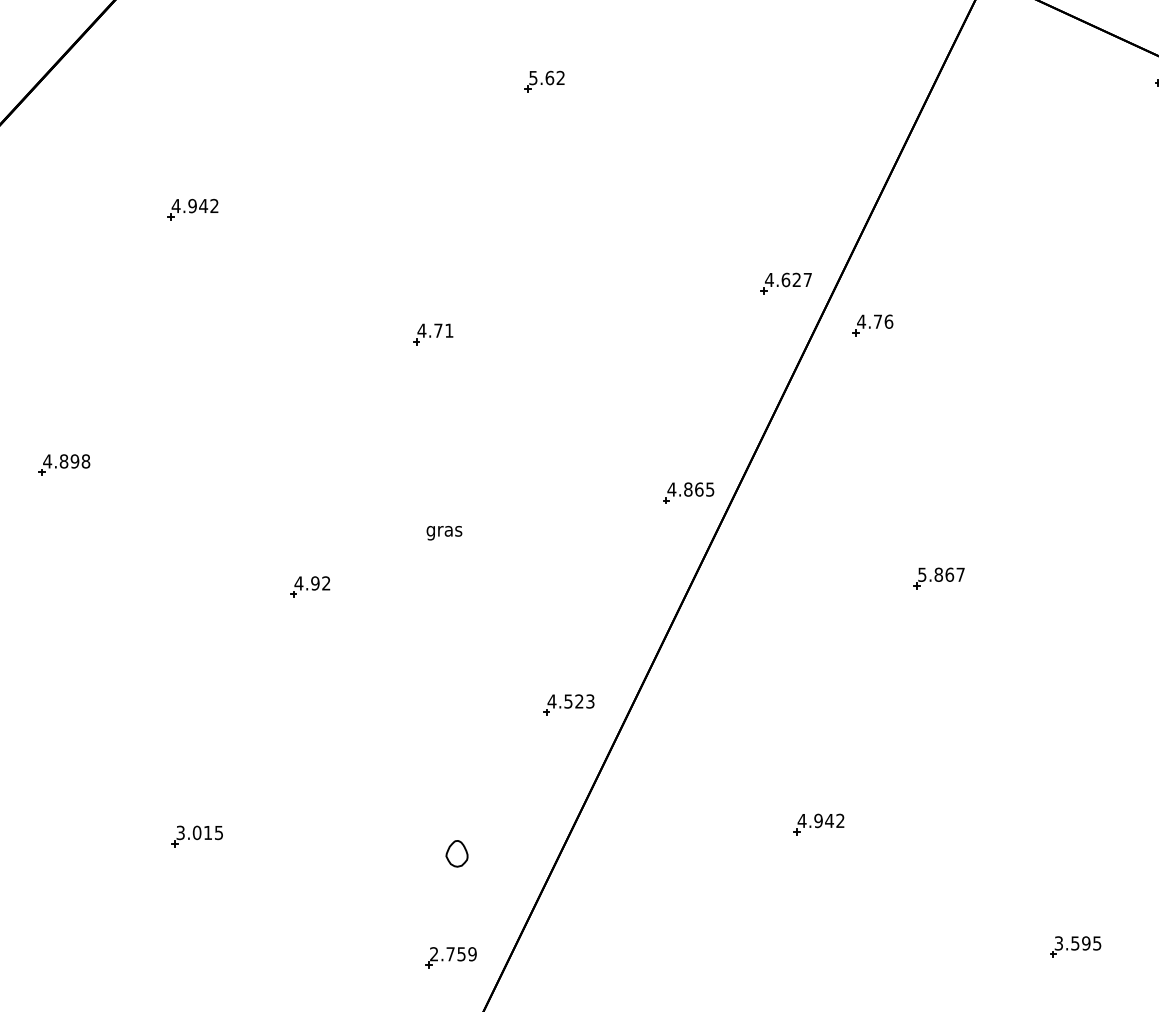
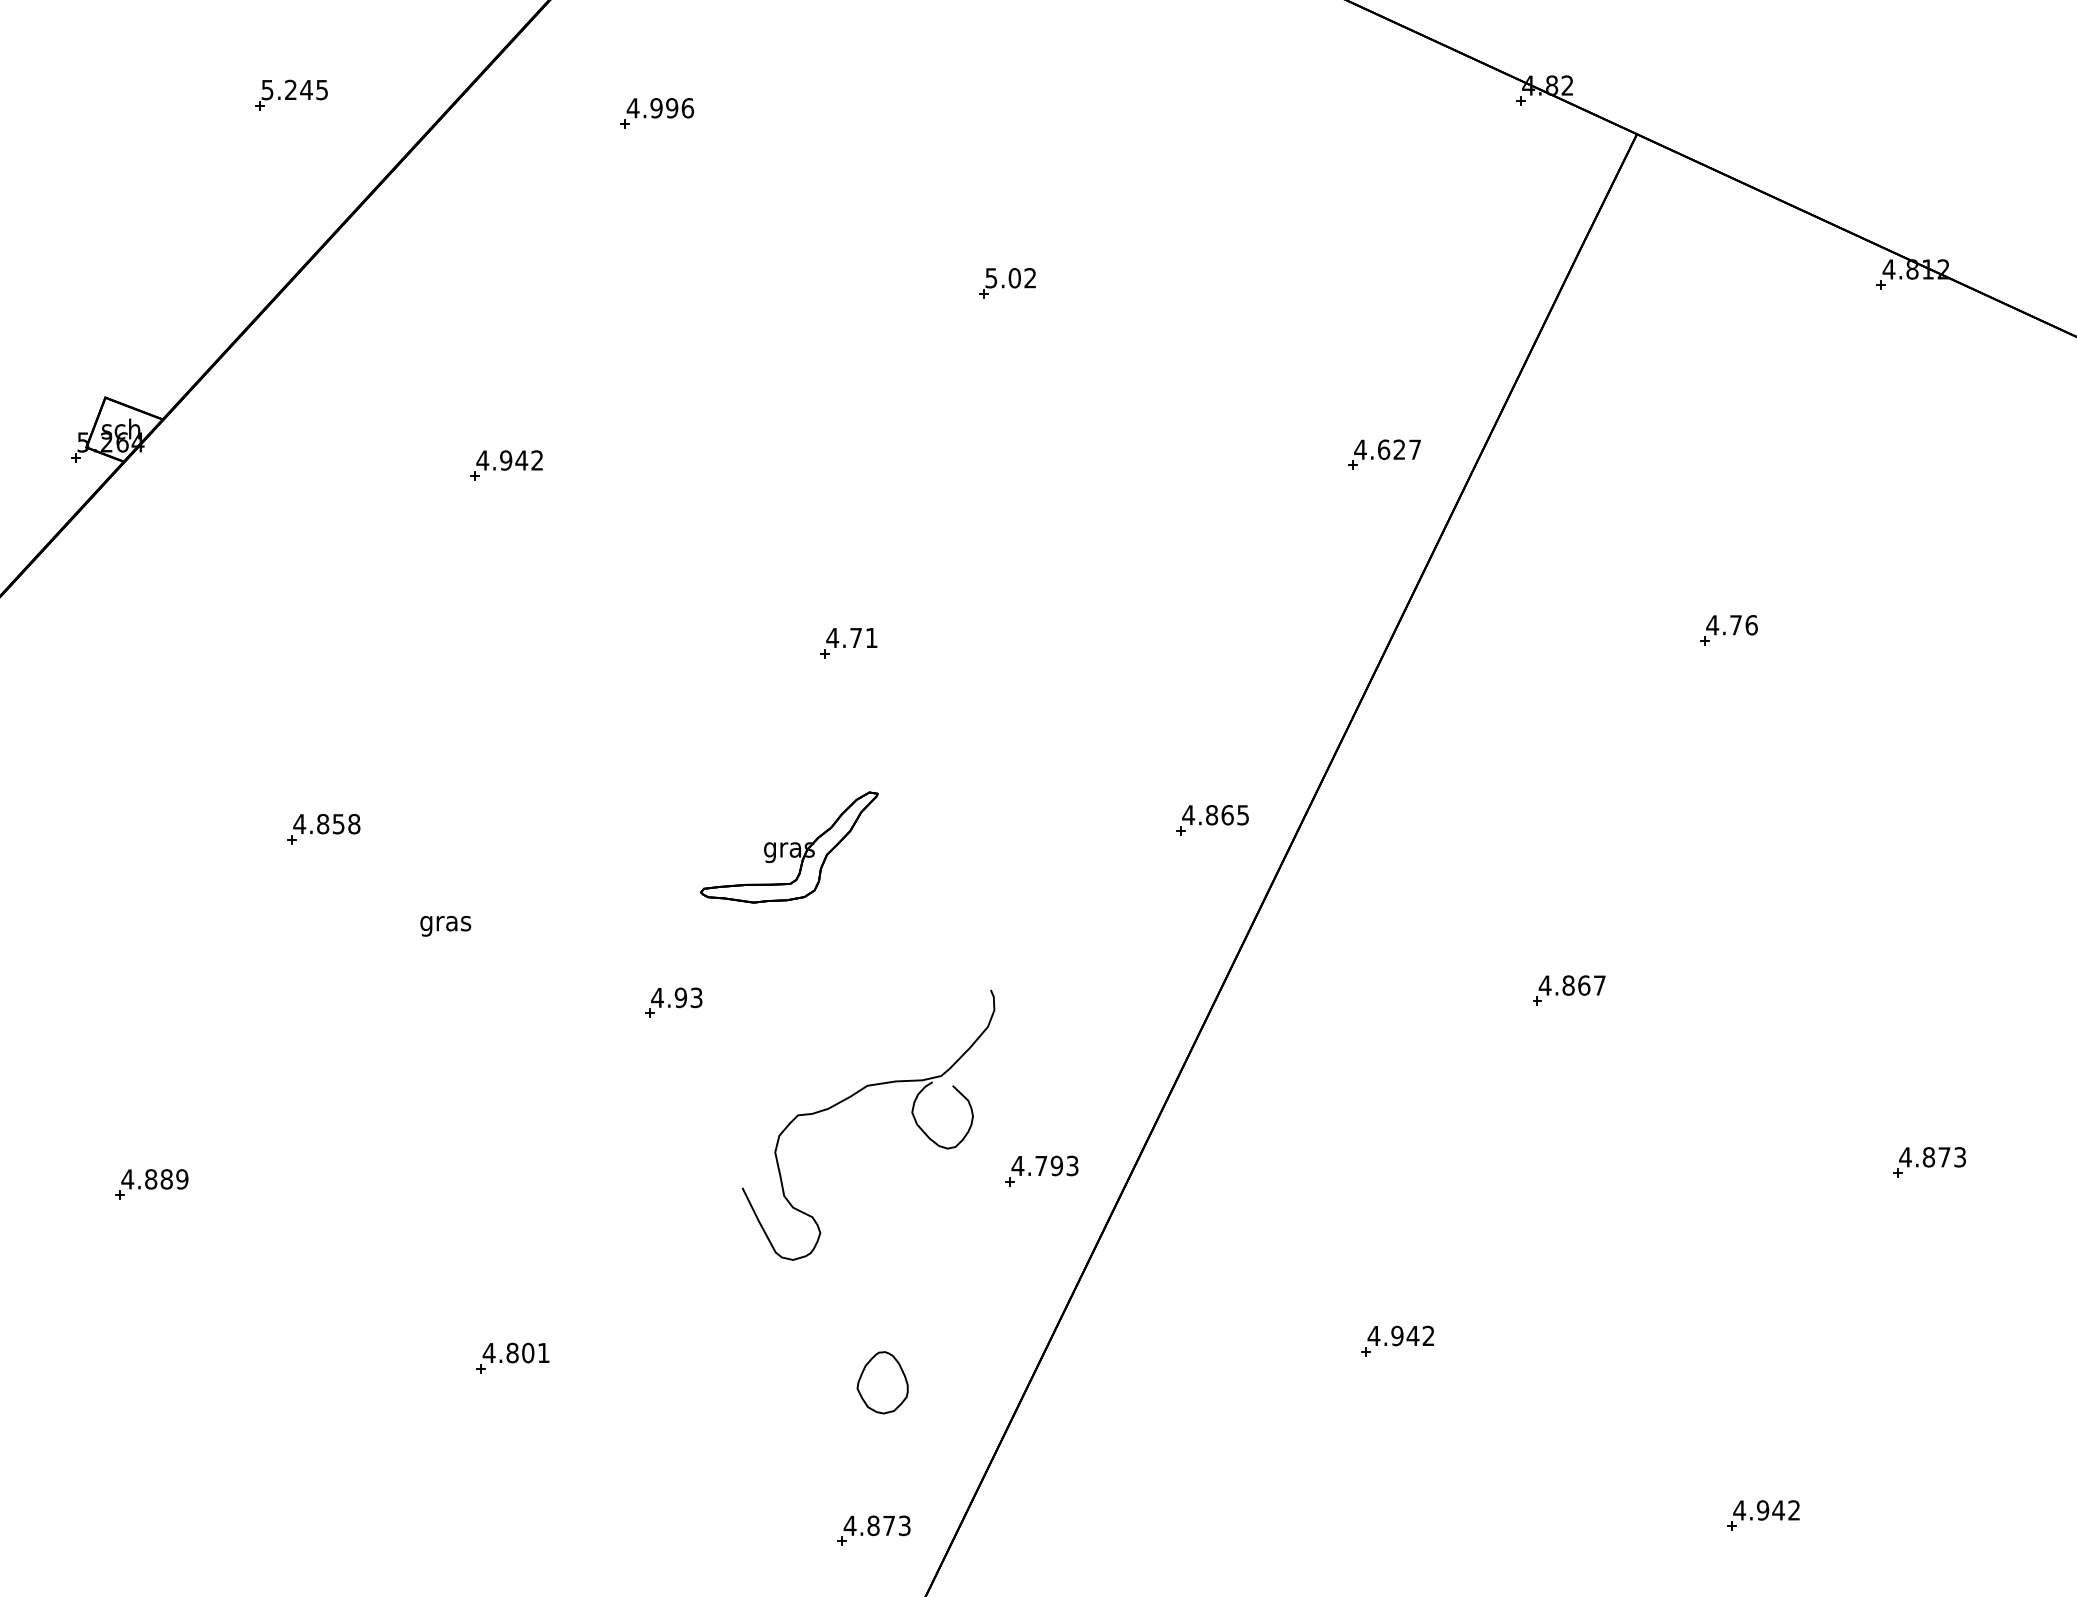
text: (549, 78) -> (1014, 278), 5.62 -> 5.02
part: (786, 283) -> (1384, 454), moved
part: (872, 325) -> (1728, 630), moved
text: (74, 461) -> (338, 823), 4.898 -> 4.858
part: (391, 477) -> (789, 847), added
part: (688, 493) -> (1212, 820), moved
text: (444, 533) -> (445, 926), moved
text: (921, 574) -> (1544, 985), 5.867 -> 4.867
text: (326, 583) -> (696, 998), 4.92 -> 4.93
part: (435, 653) -> (851, 1097), added
text: (573, 701) -> (1048, 1165), 4.523 -> 4.793
text: (199, 832) -> (515, 1352), 3.015 -> 4.801
part: (456, 853) -> (882, 1382), size x1.67
text: (1077, 943) -> (1766, 1510), 3.595 -> 4.942
text: (452, 954) -> (876, 1525), 2.759 -> 4.873

